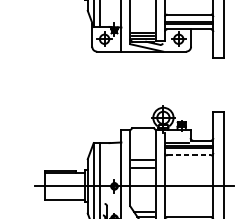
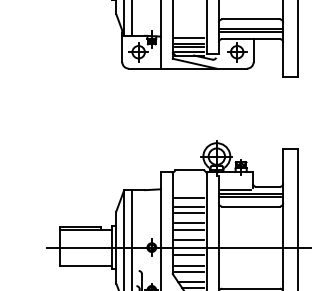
line: (142, 28) -> (189, 37), added
line: (142, 149) -> (189, 198), added
line: (189, 155) -> (251, 206), dashed -> solid
line: (142, 156) -> (189, 207), added
line: (142, 172) -> (189, 229), added
line: (142, 181) -> (189, 240), added
line: (142, 191) -> (189, 254), added
line: (142, 199) -> (189, 265), added
line: (142, 205) -> (189, 272), added

